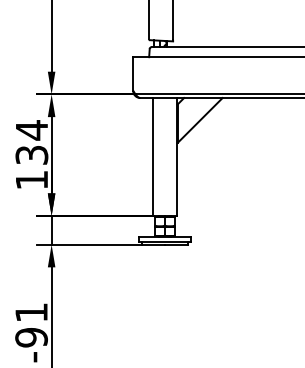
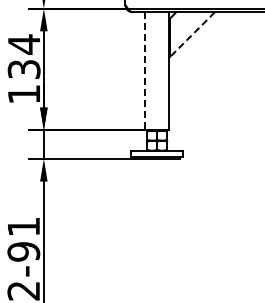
line: (200, 120) -> (192, 34), solid -> dashed
line: (152, 157) -> (144, 71), solid -> dashed

